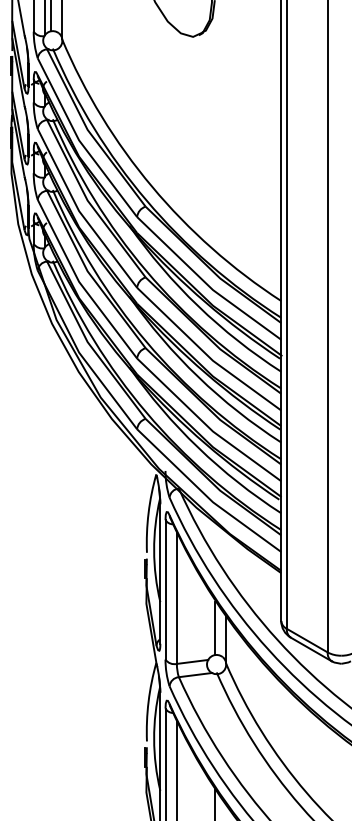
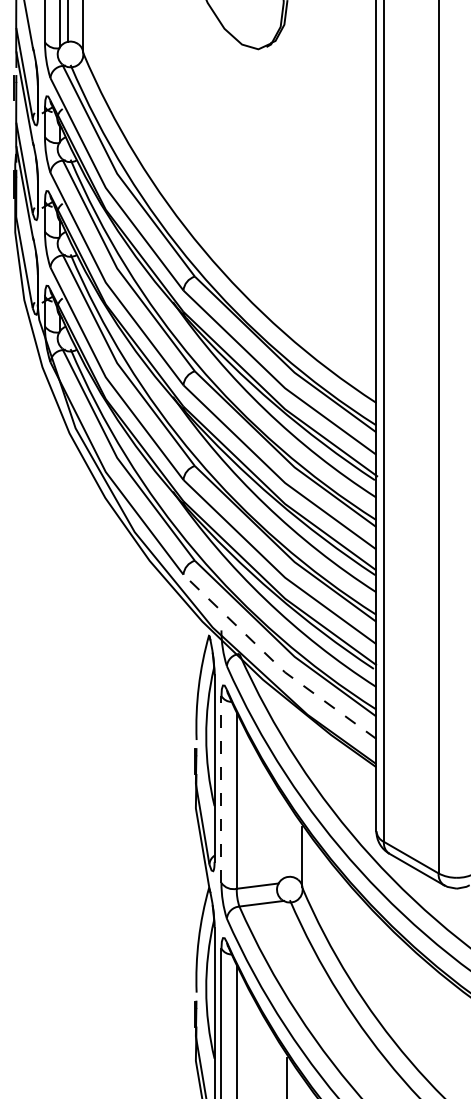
line: (205, 494) -> (275, 662), solid -> dashed
line: (165, 589) -> (221, 789), solid -> dashed
line: (214, 628) -> (287, 841), removed

